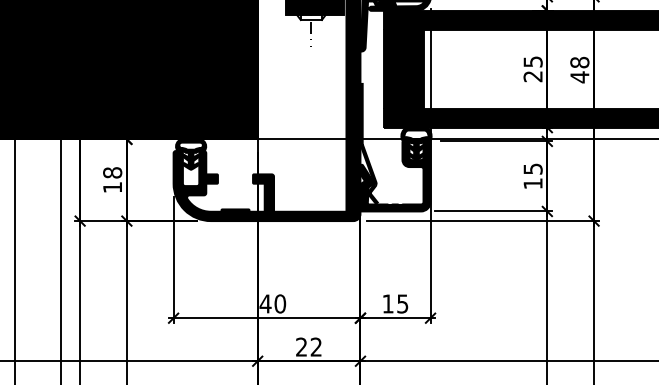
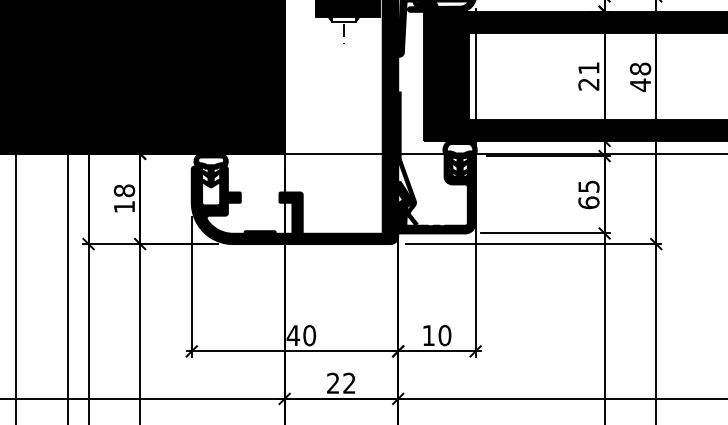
text: (532, 61) -> (588, 67), 25 -> 21
text: (532, 183) -> (588, 202), 15 -> 65
text: (402, 303) -> (444, 335), 15 -> 10

